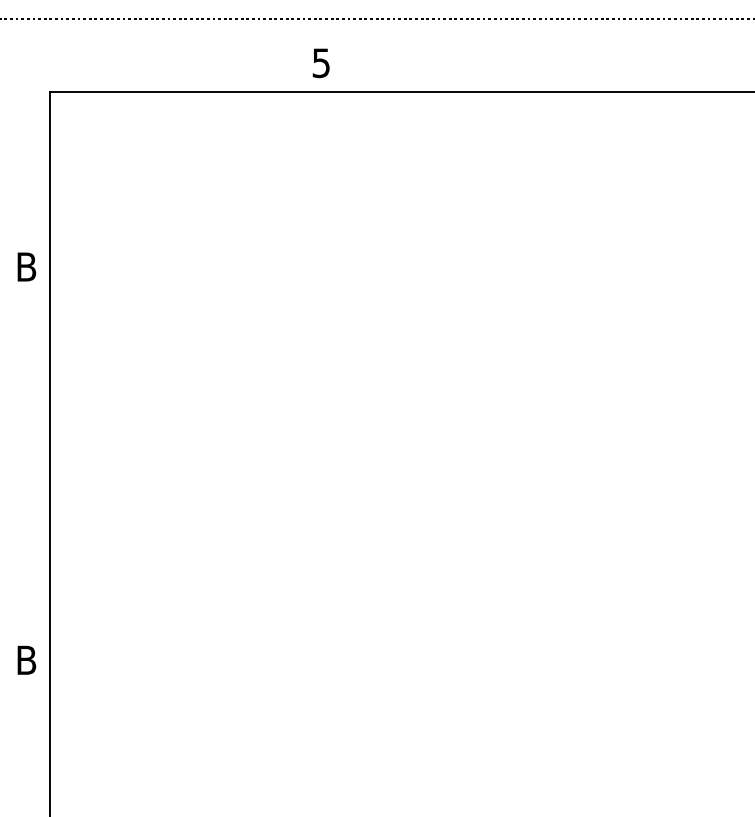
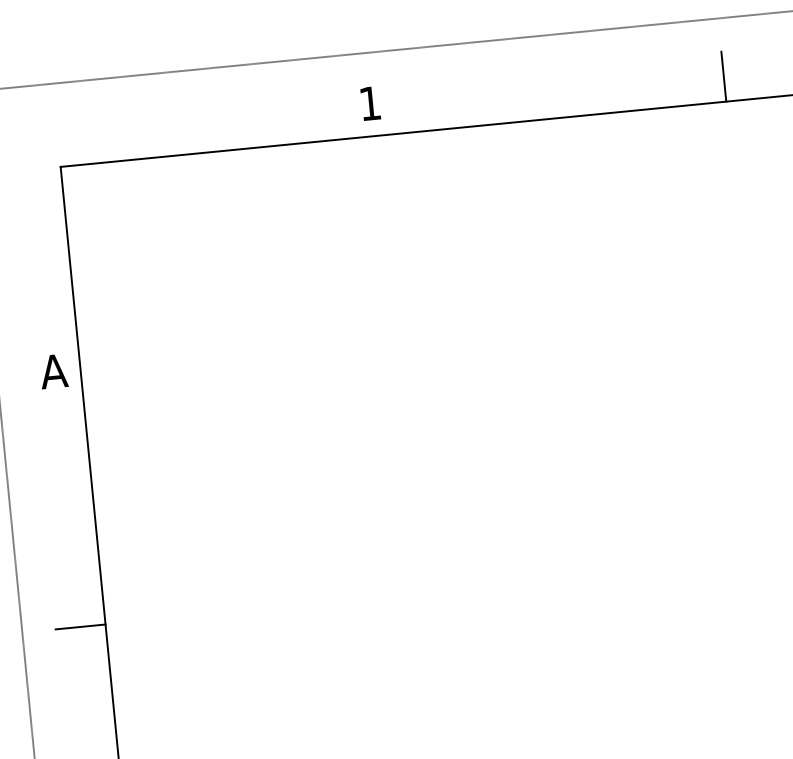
text: (320, 63) -> (369, 104), 5 -> 1
line: (627, 69) -> (723, 76), added
text: (26, 266) -> (53, 370), B -> A
line: (27, 489) -> (80, 627), added

